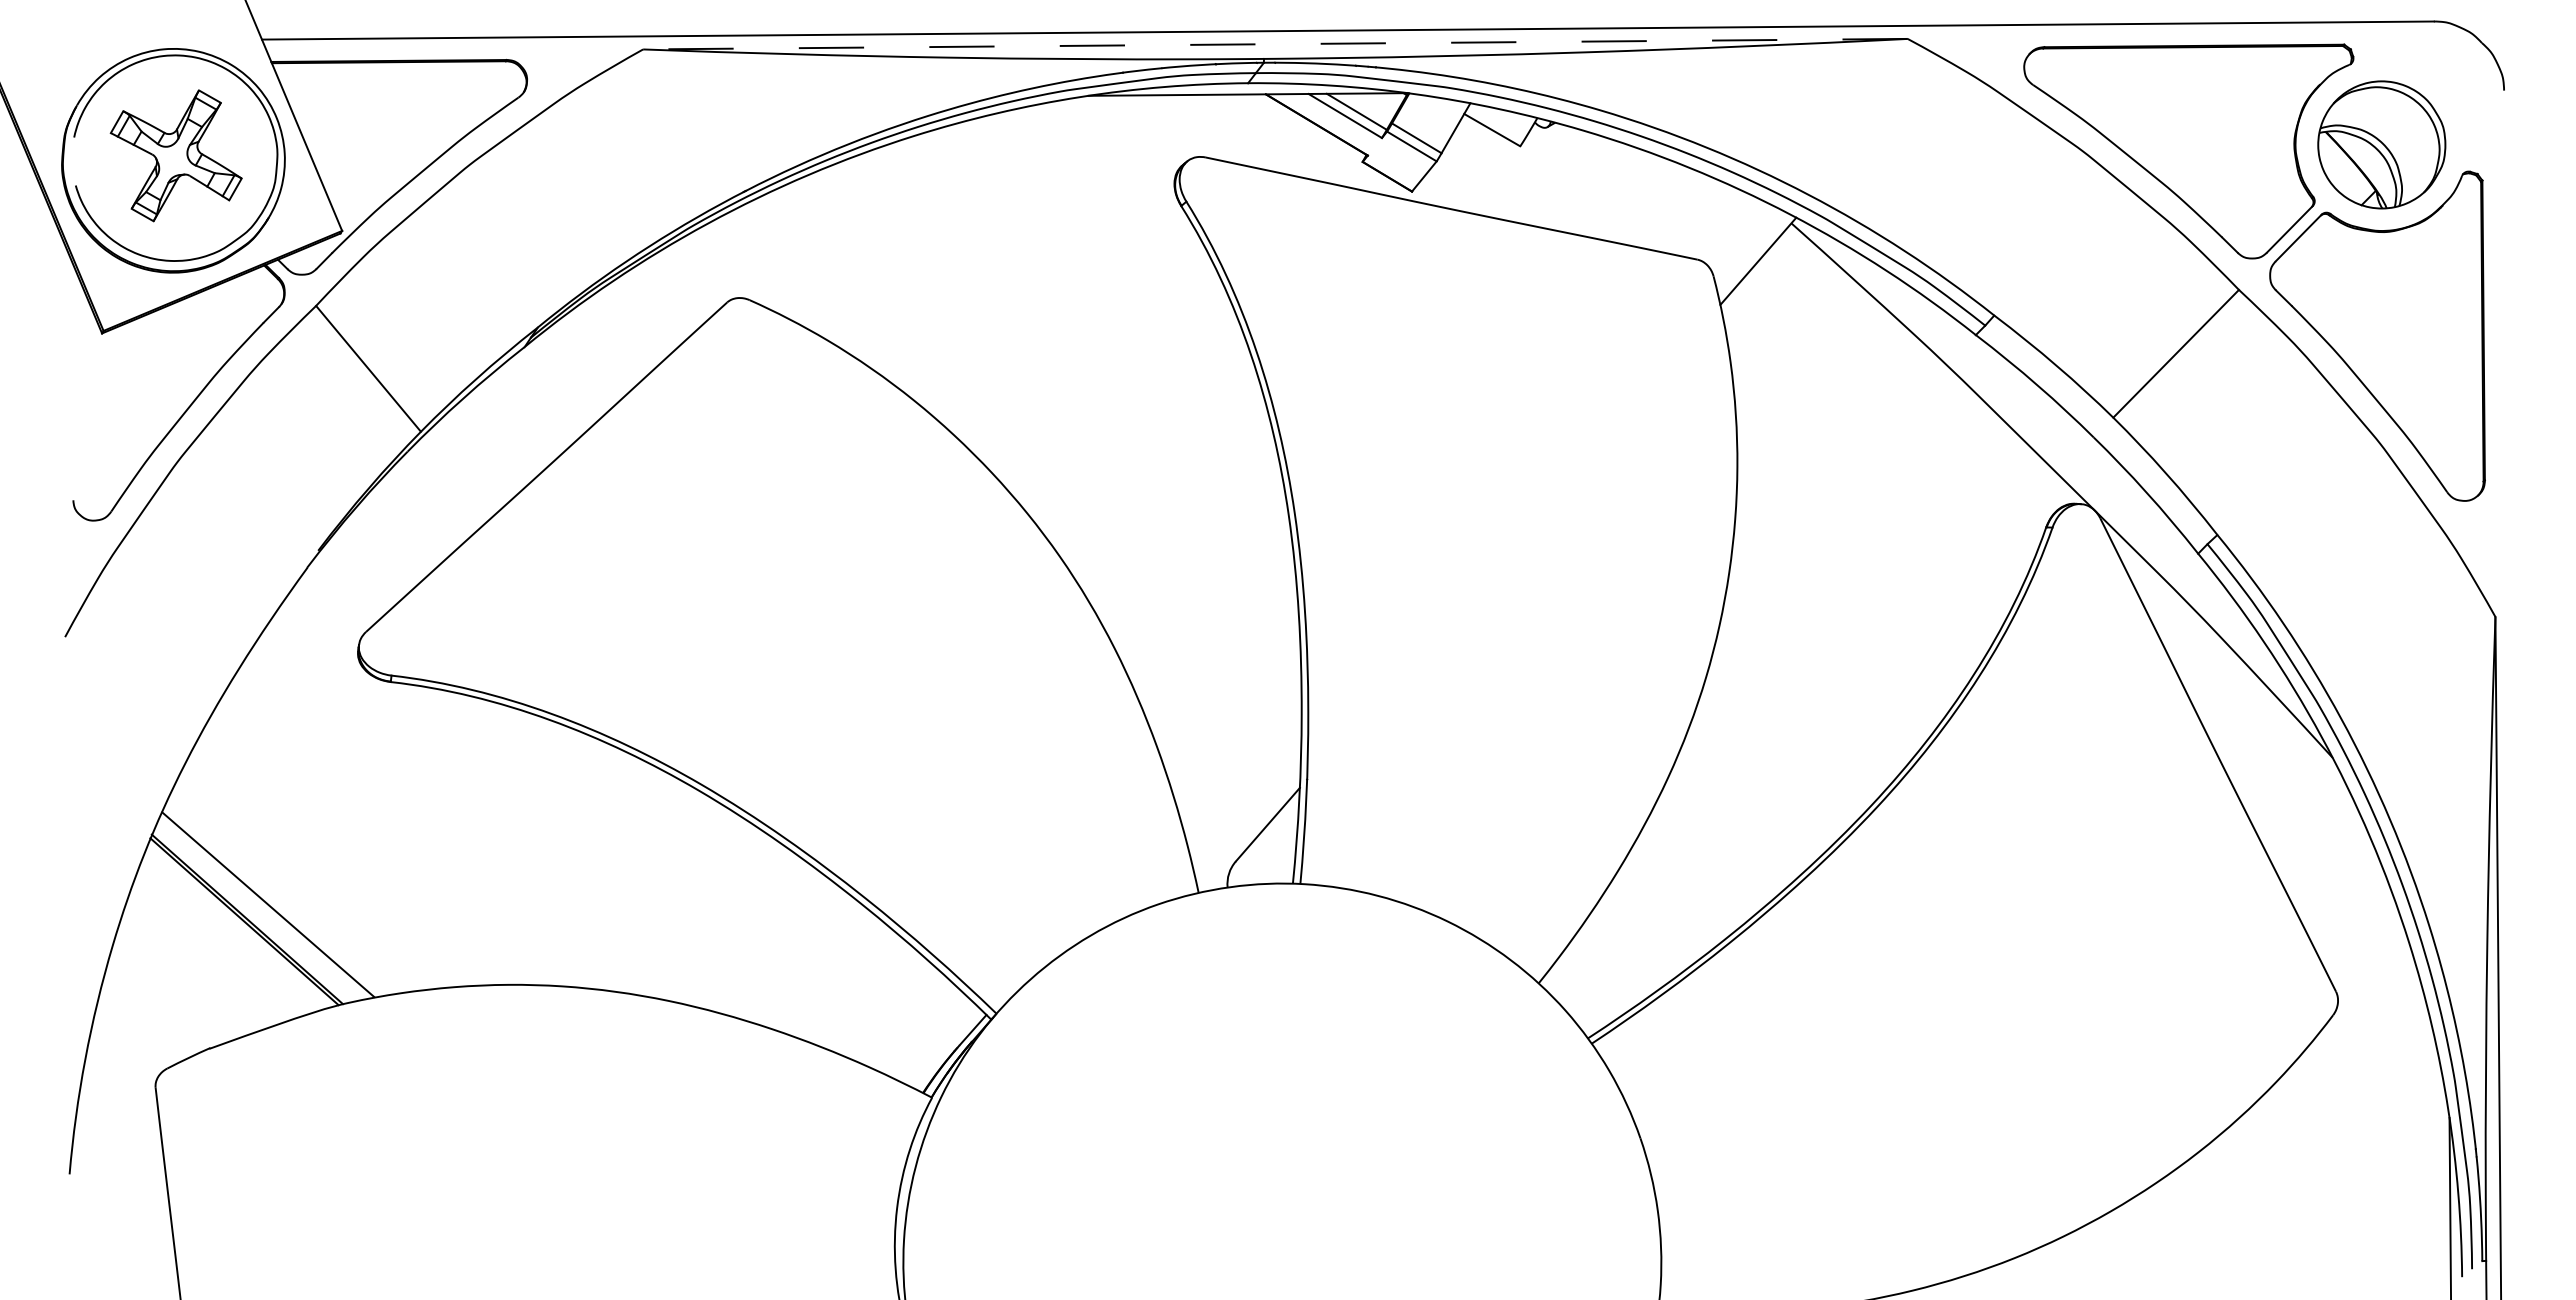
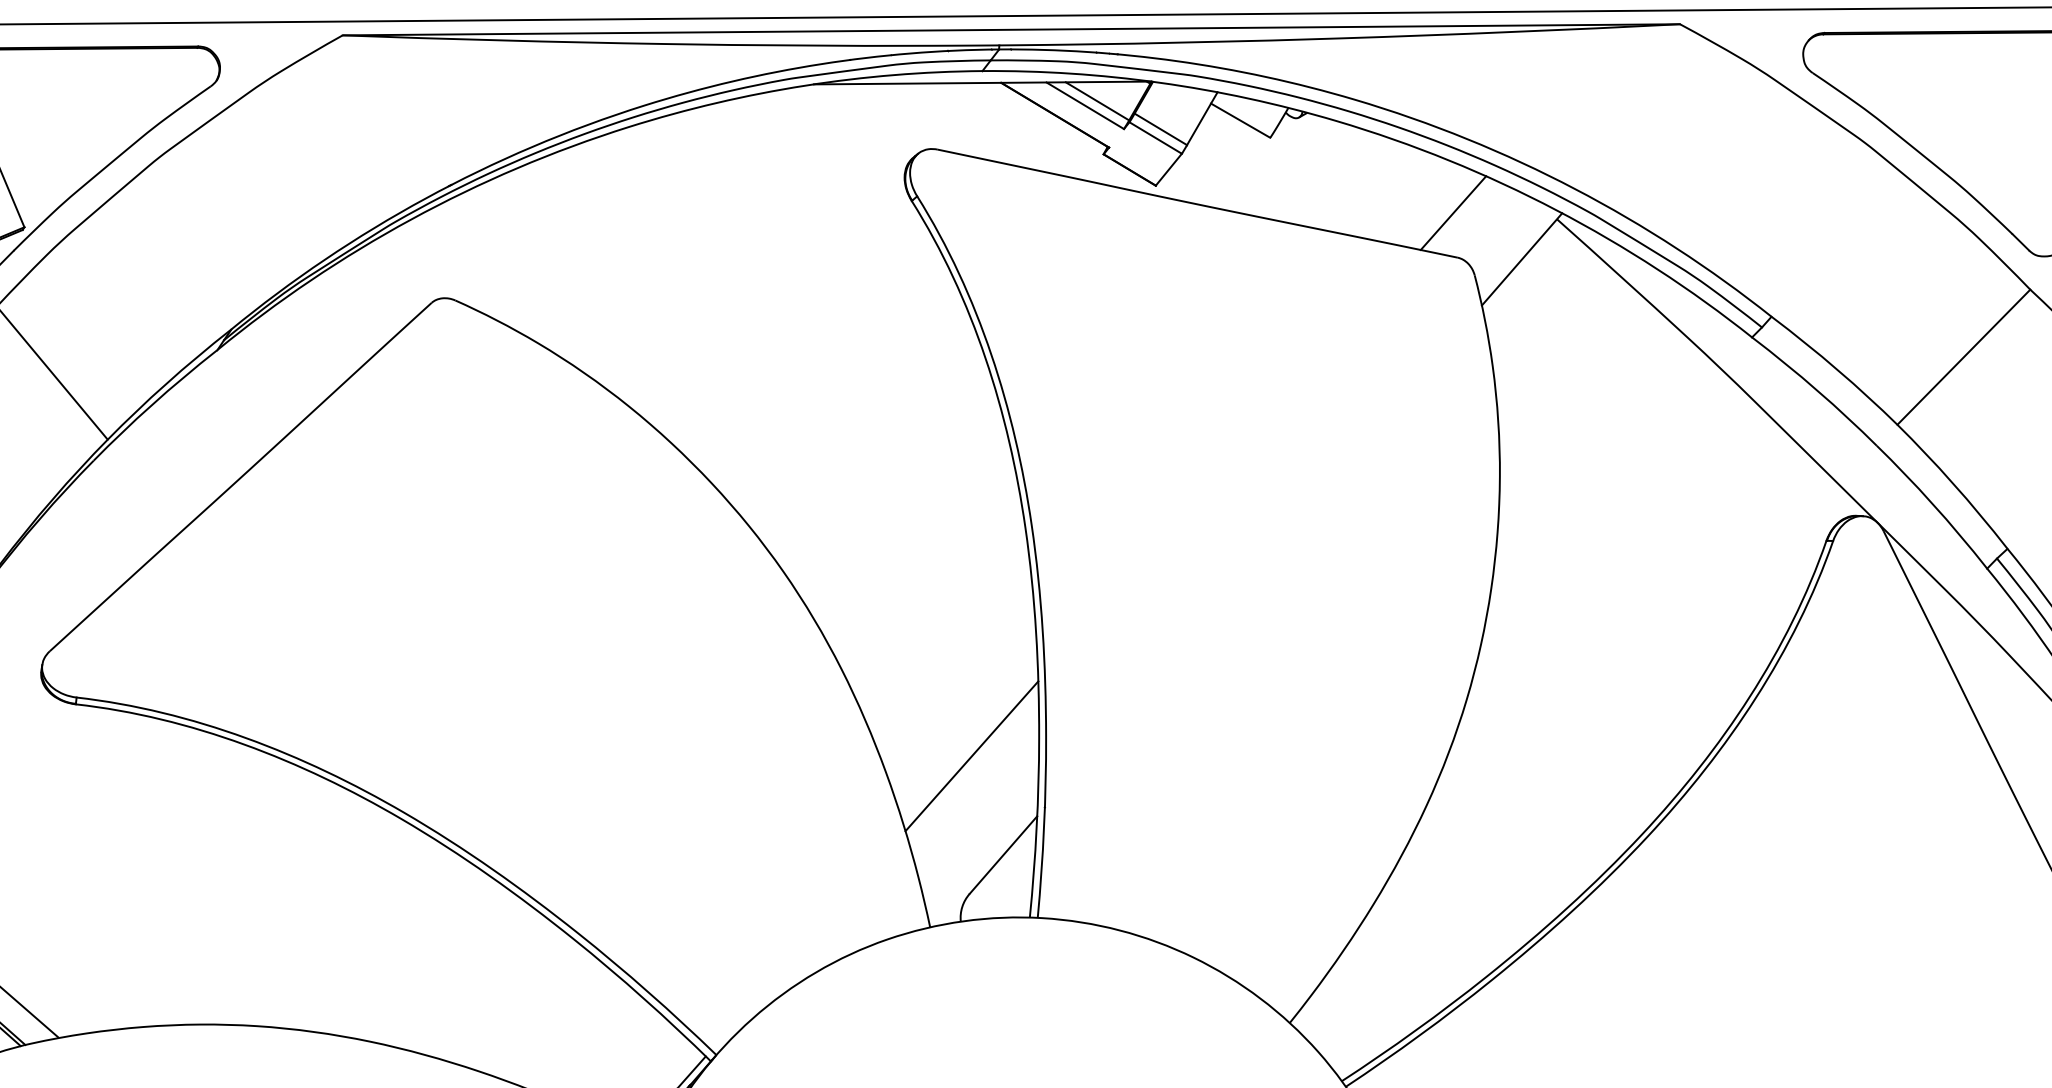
line: (1274, 44) -> (1010, 30), dashed -> solid
line: (1693, 217) -> (1453, 213), added
line: (1237, 730) -> (971, 755), added

